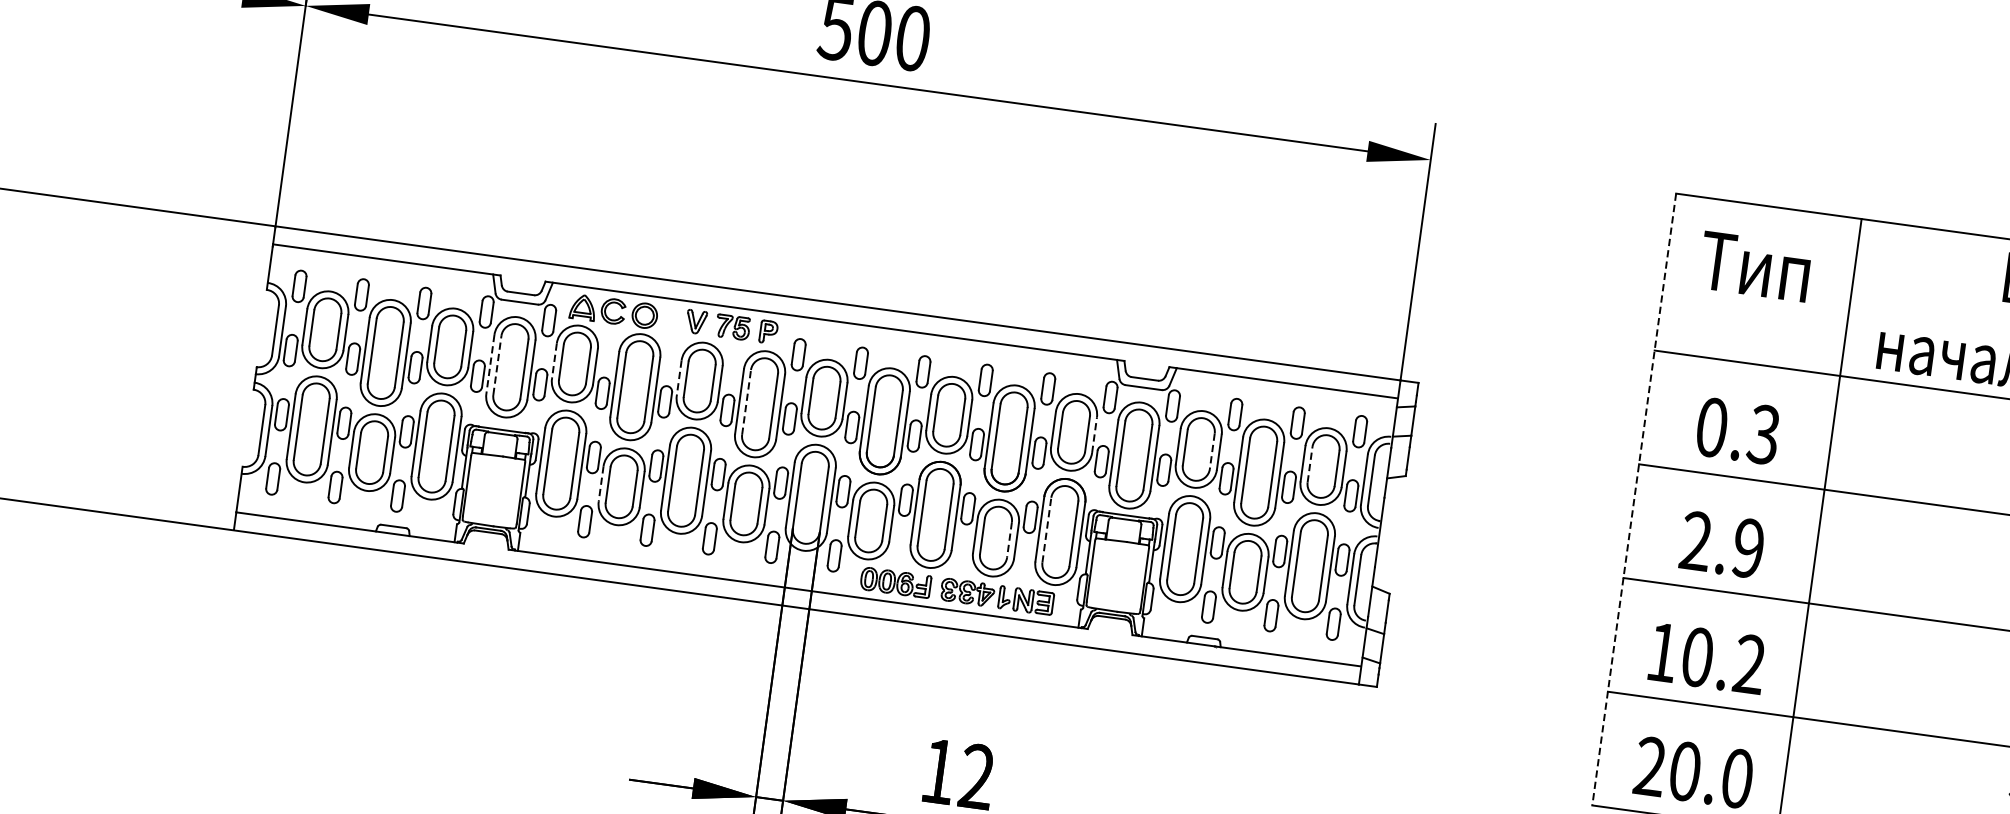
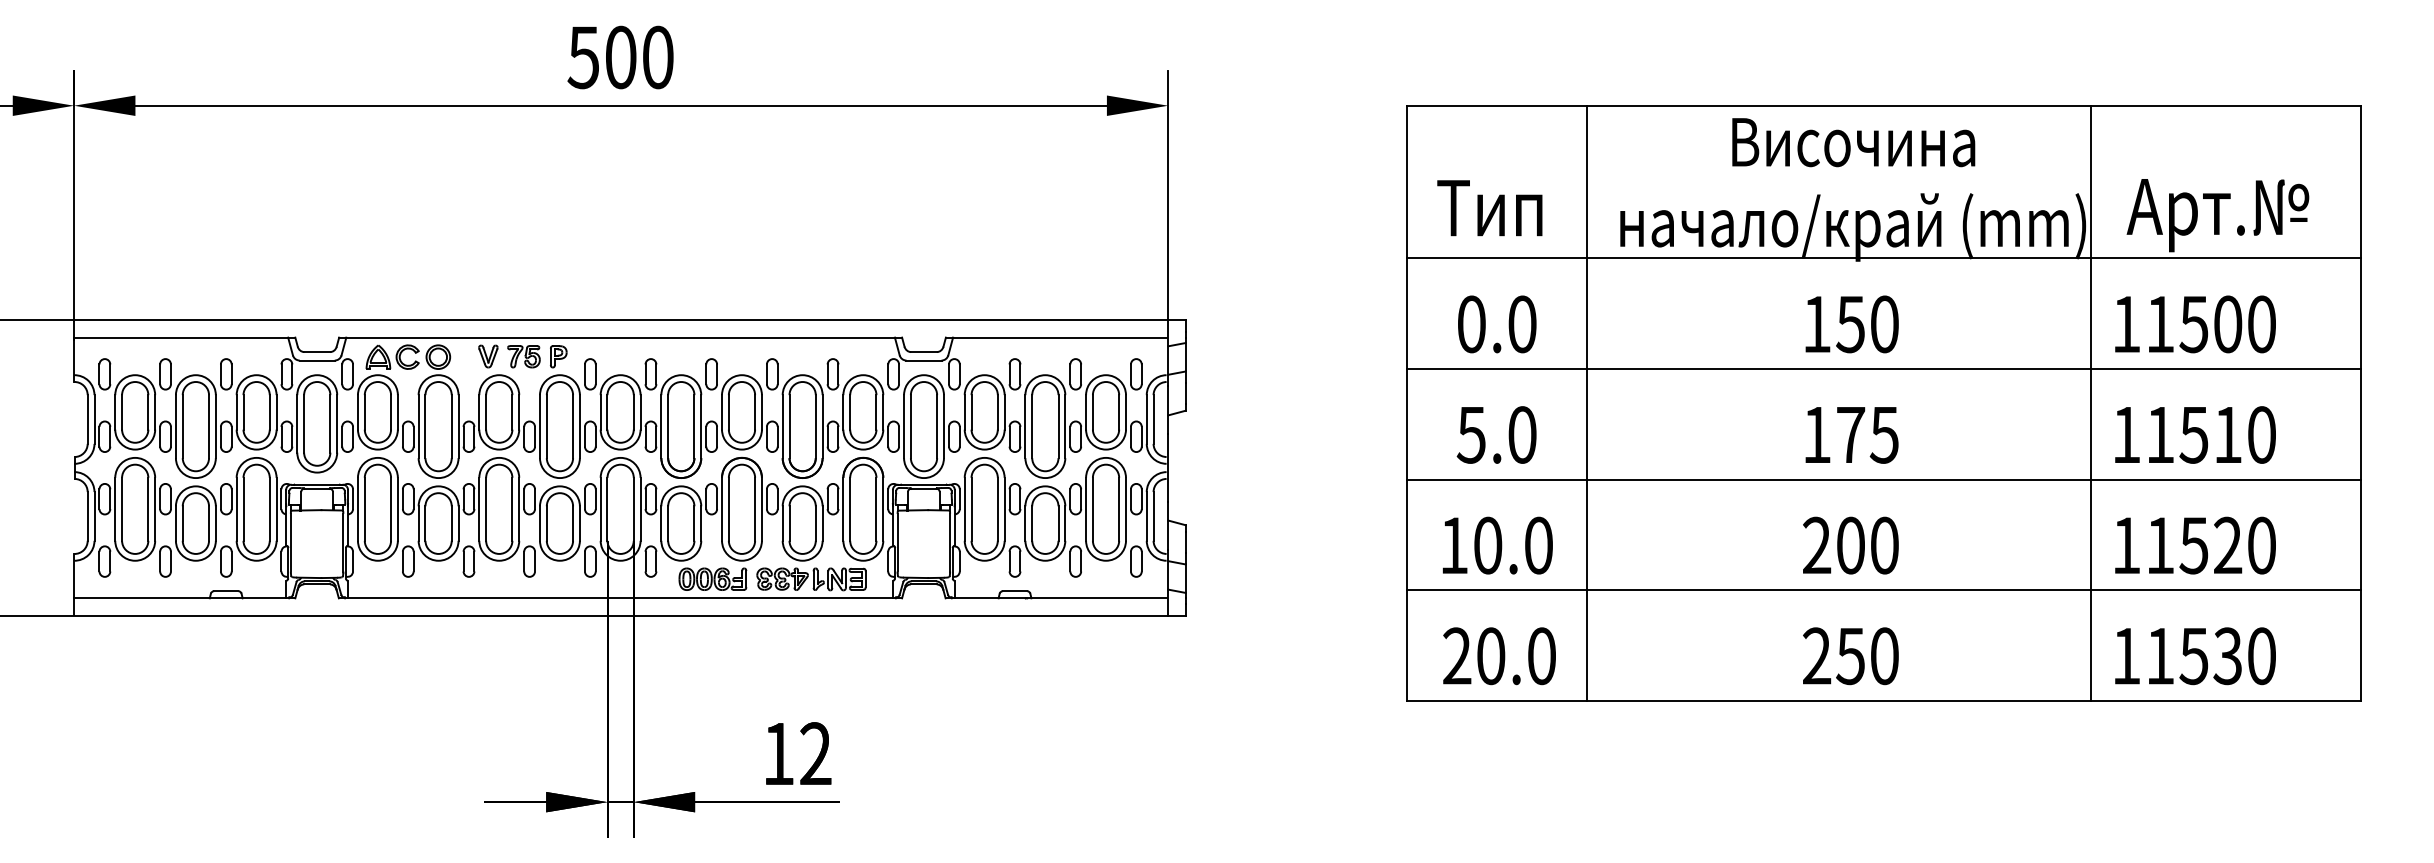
text: (1754, 266) -> (1489, 208), moved
line: (553, 361) -> (357, 412), dashed -> solid
line: (490, 364) -> (297, 423), dashed -> solid
line: (497, 365) -> (304, 423), dashed -> solid
line: (679, 378) -> (479, 412), dashed -> solid
line: (746, 402) -> (546, 426), dashed -> solid
line: (1094, 434) -> (883, 411), dashed -> solid
text: (1763, 434) -> (1521, 324), 0.3 -> 0.0
line: (1211, 451) -> (997, 412), dashed -> solid
line: (1309, 463) -> (1092, 411), dashed -> solid
line: (600, 484) -> (418, 524), dashed -> solid
line: (1633, 499) -> (1406, 403), dashed -> solid
line: (1047, 529) -> (850, 508), dashed -> solid
line: (1009, 540) -> (815, 524), dashed -> solid
text: (1721, 544) -> (1496, 434), 2.9 -> 5.0
text: (1749, 664) -> (1538, 545), 10.2 -> 10.0

